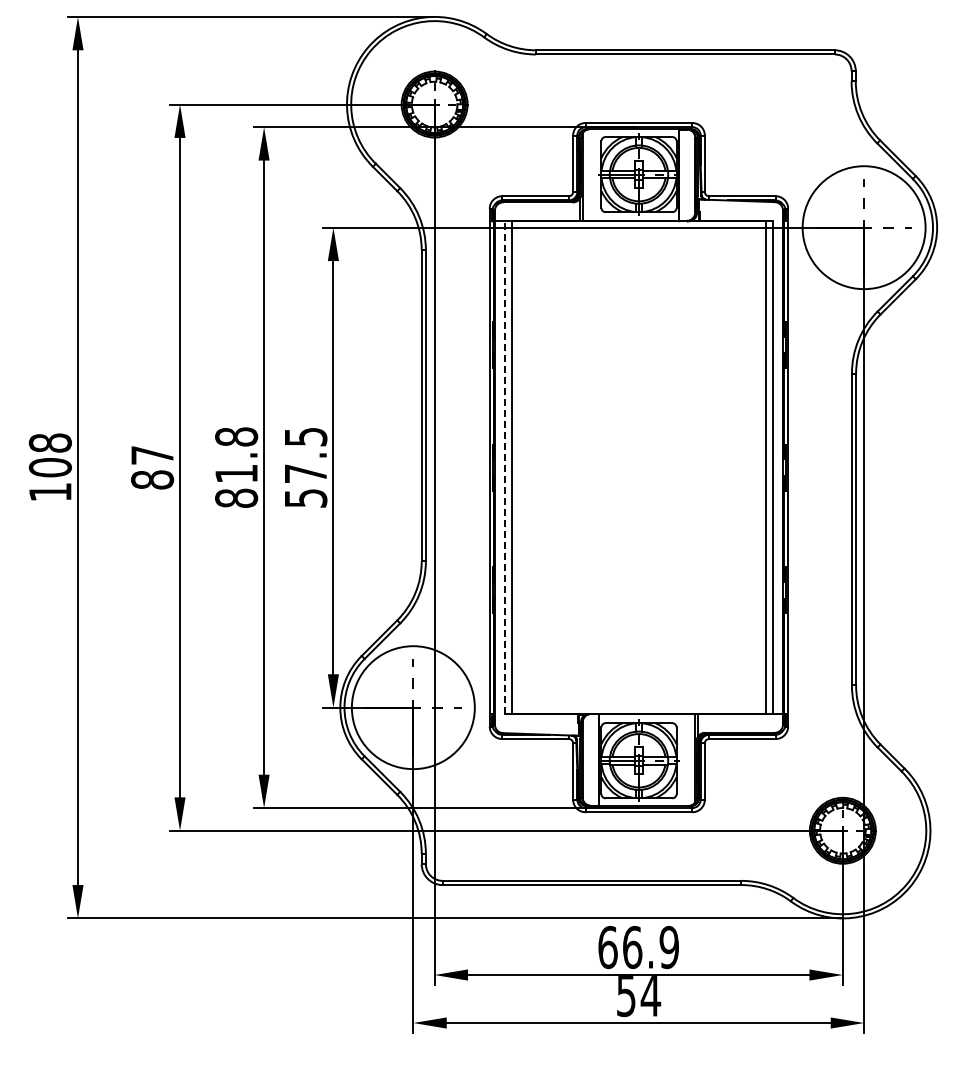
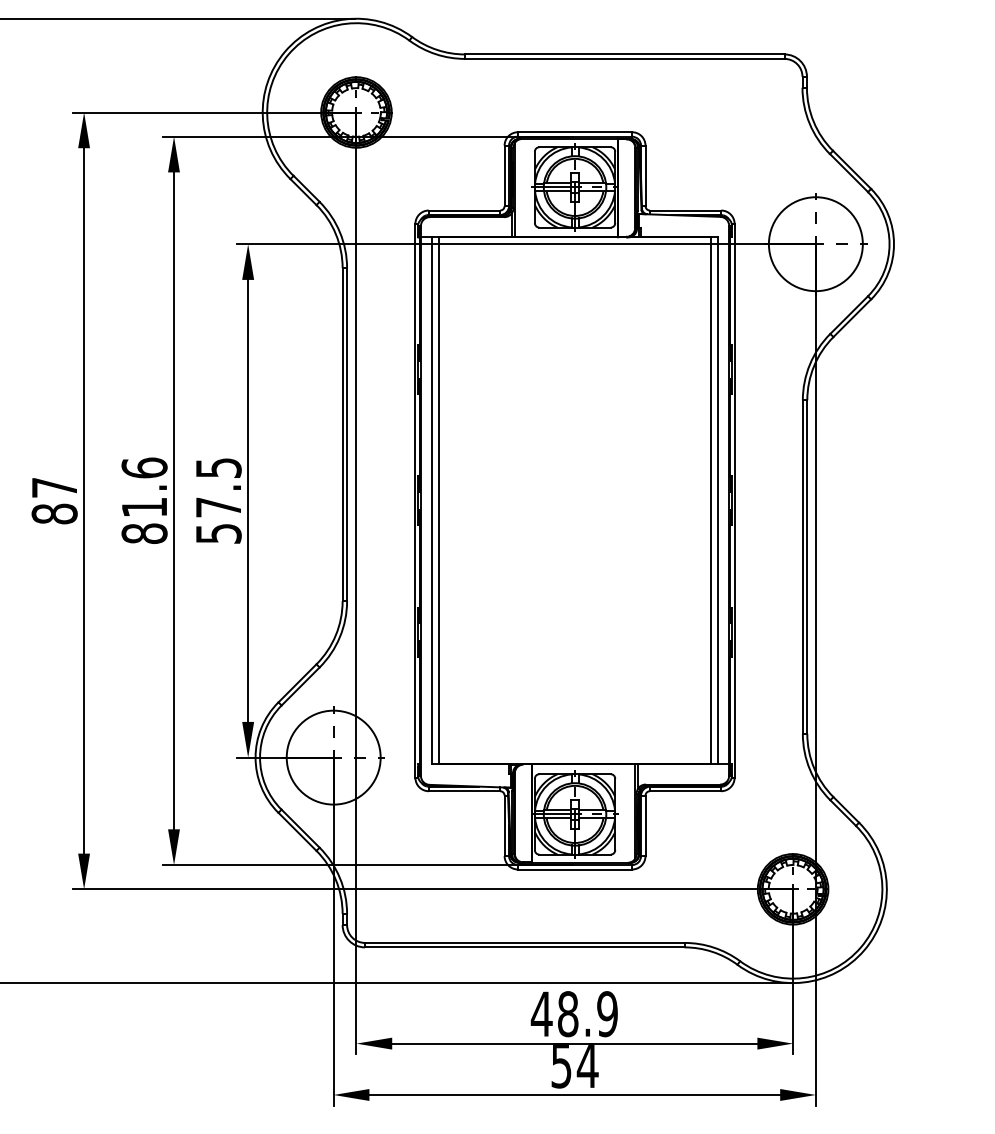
circle: (864, 227) -> (816, 244), size x0.71
text: (236, 436) -> (144, 467), 81.8 -> 81.6
line: (505, 467) -> (432, 500), dashed -> solid
circle: (413, 707) -> (333, 757), size x0.71
text: (619, 947) -> (554, 1014), 66.9 -> 48.9

